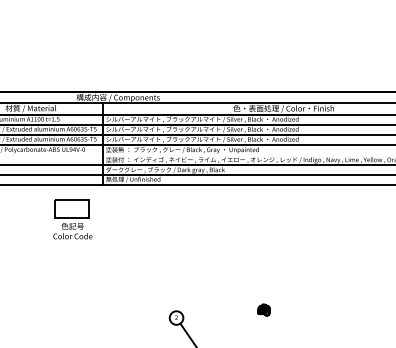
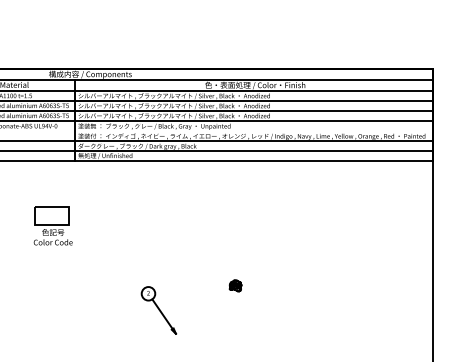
part: (72, 219) -> (52, 225), moved

